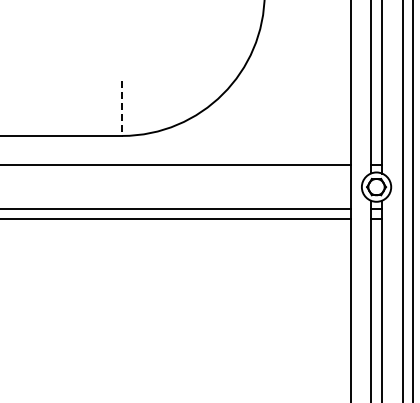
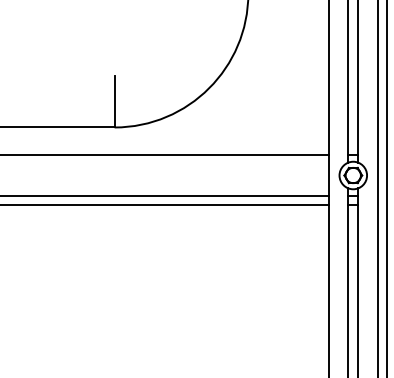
line: (122, 109) -> (114, 102), dashed -> solid

